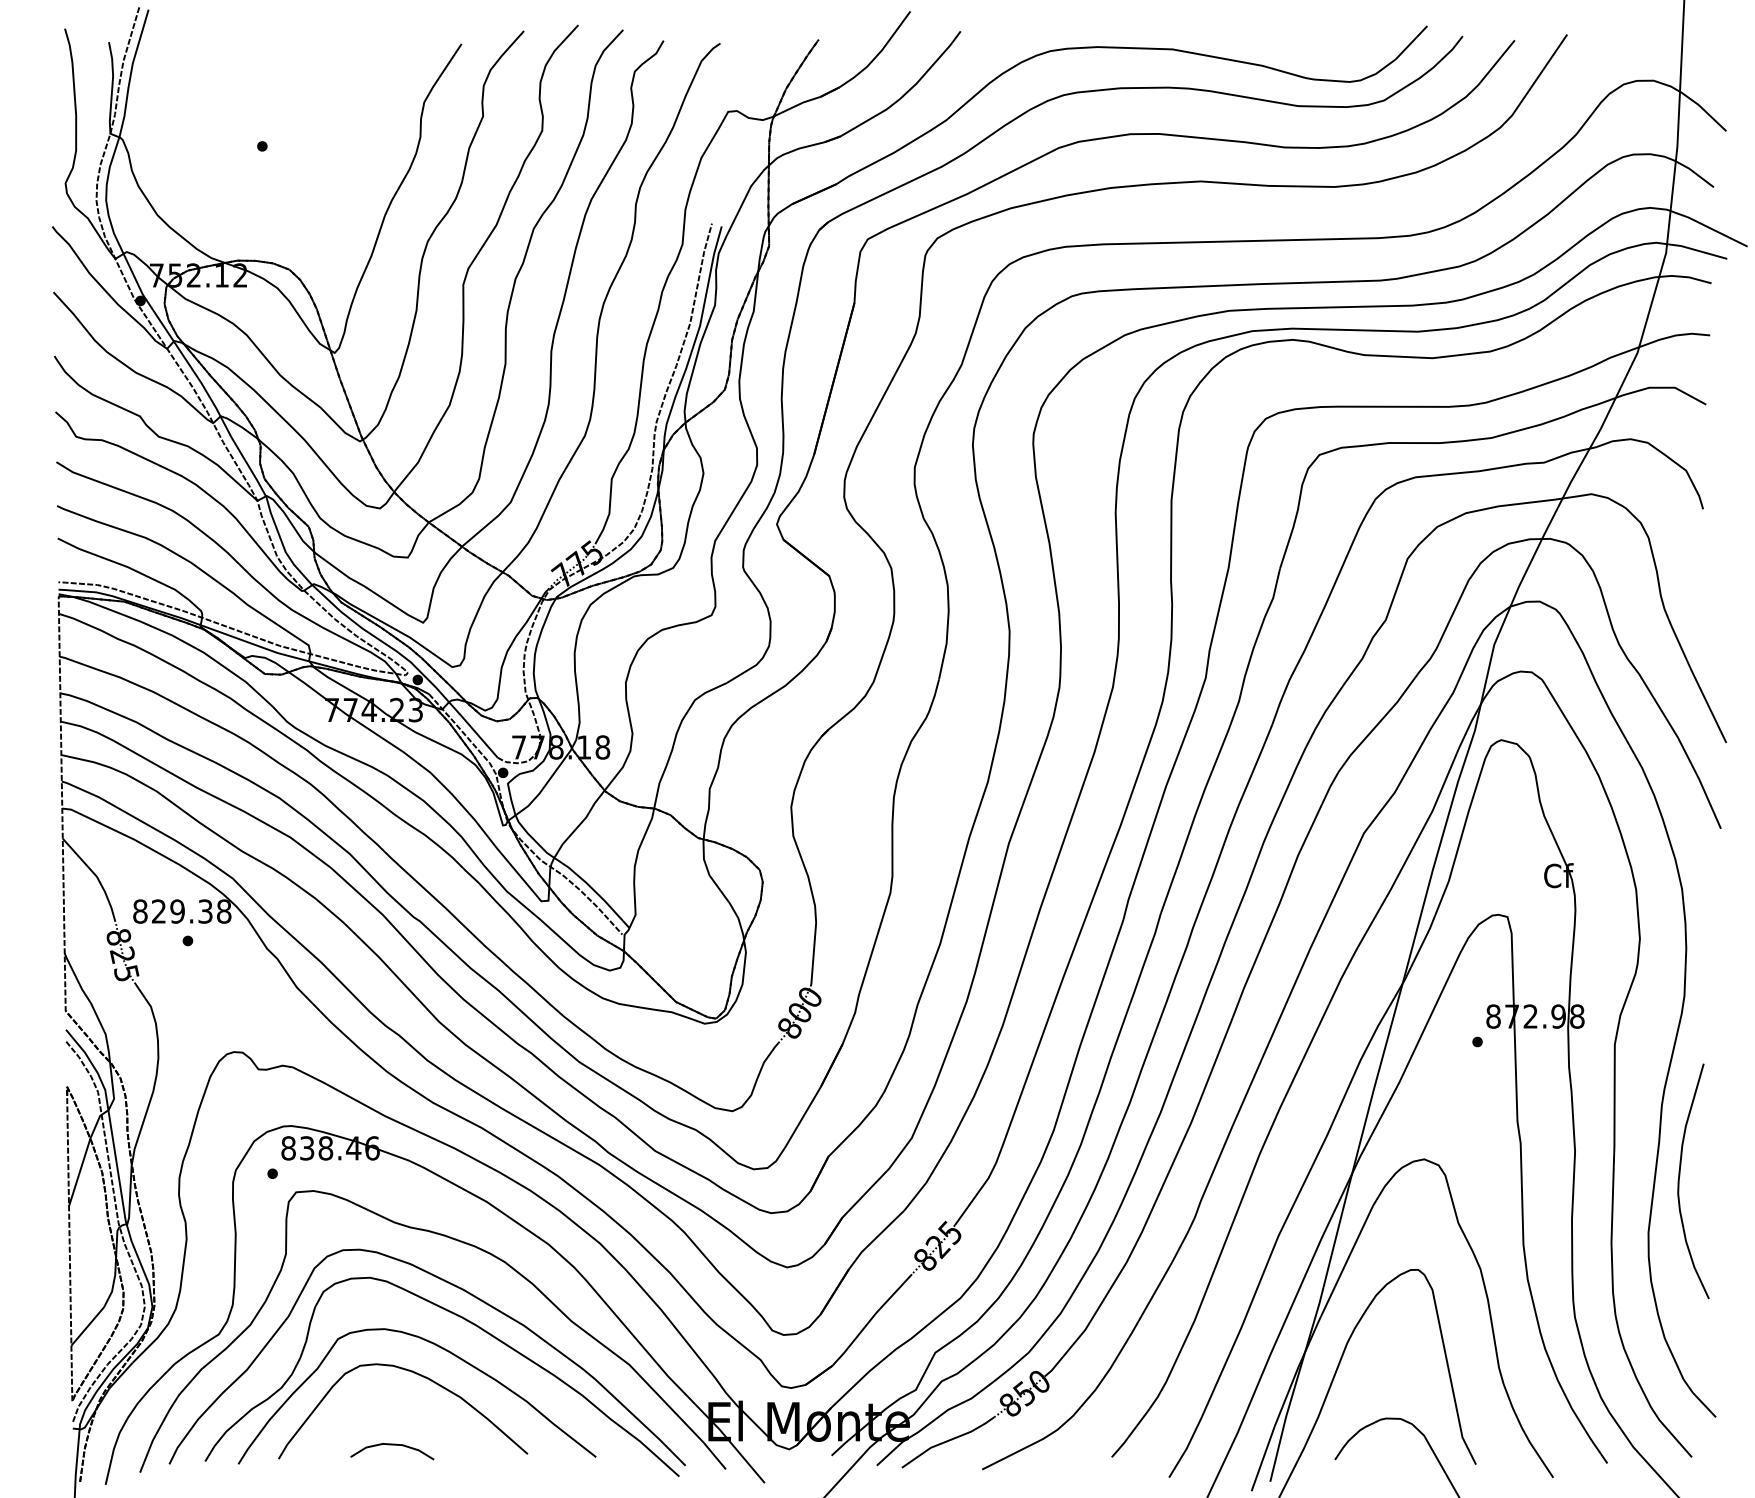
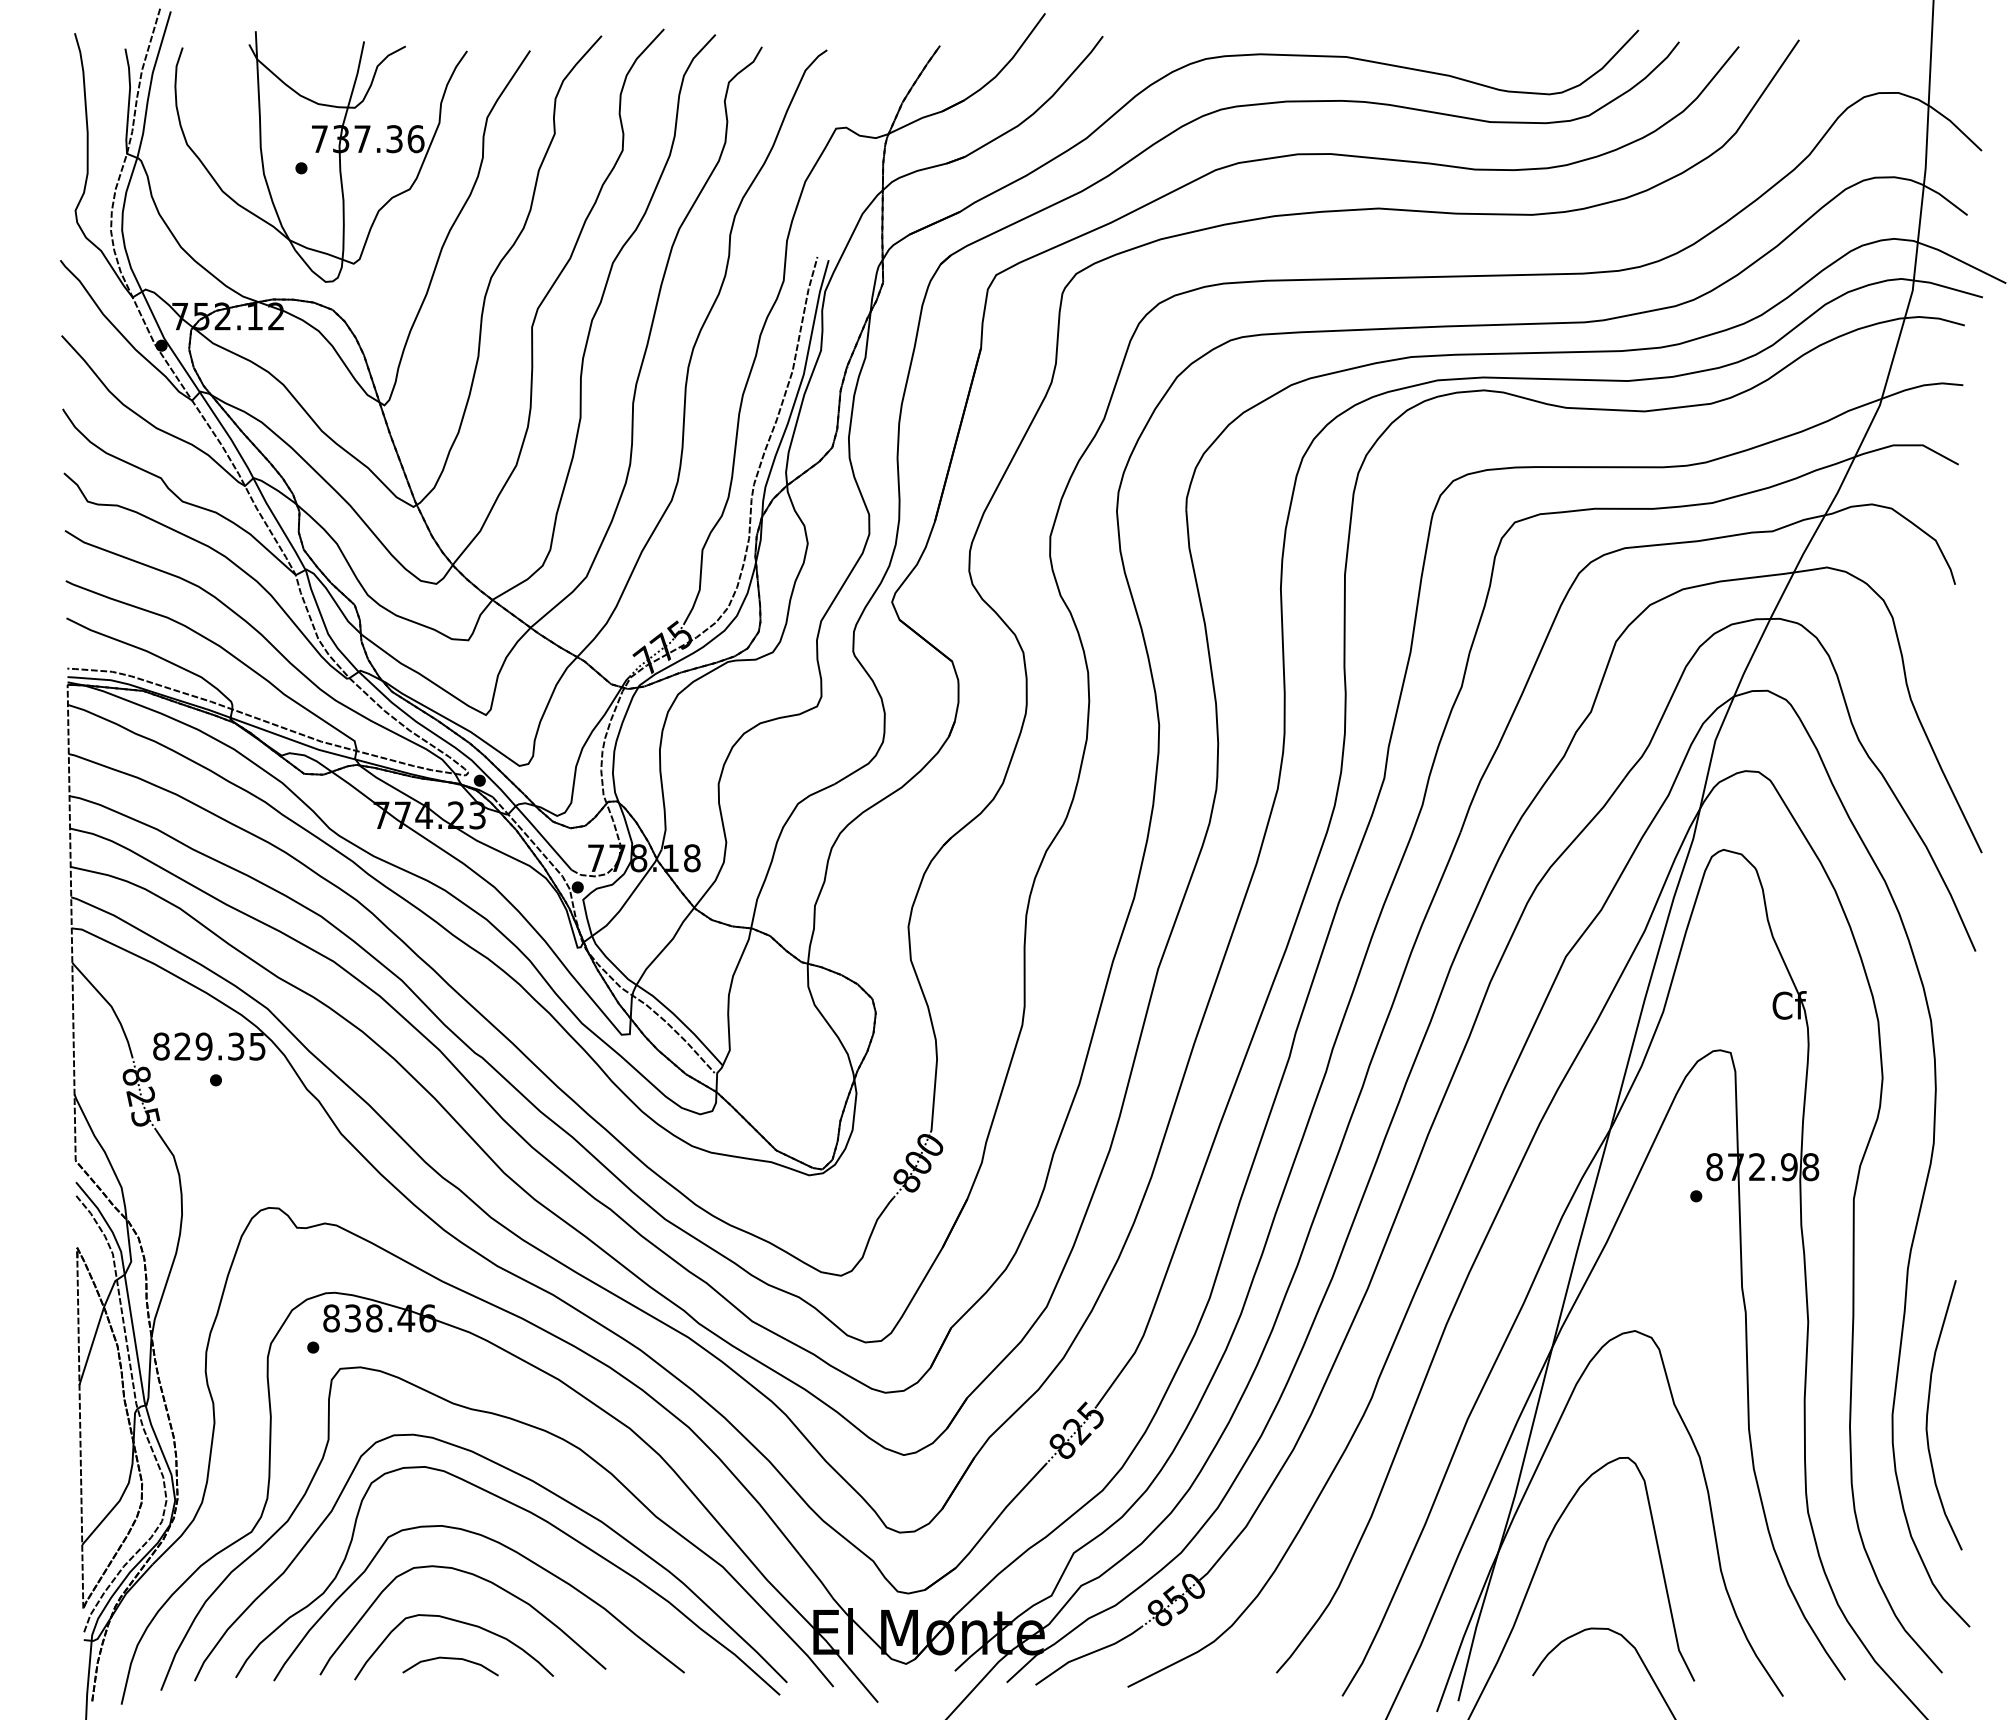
part: (278, 136) -> (320, 156), added
text: (224, 911) -> (257, 1046), 829.38 -> 829.35
curve: (1679, 1180) -> (1928, 1414), moved
curve: (401, 1414) -> (461, 1623), added

